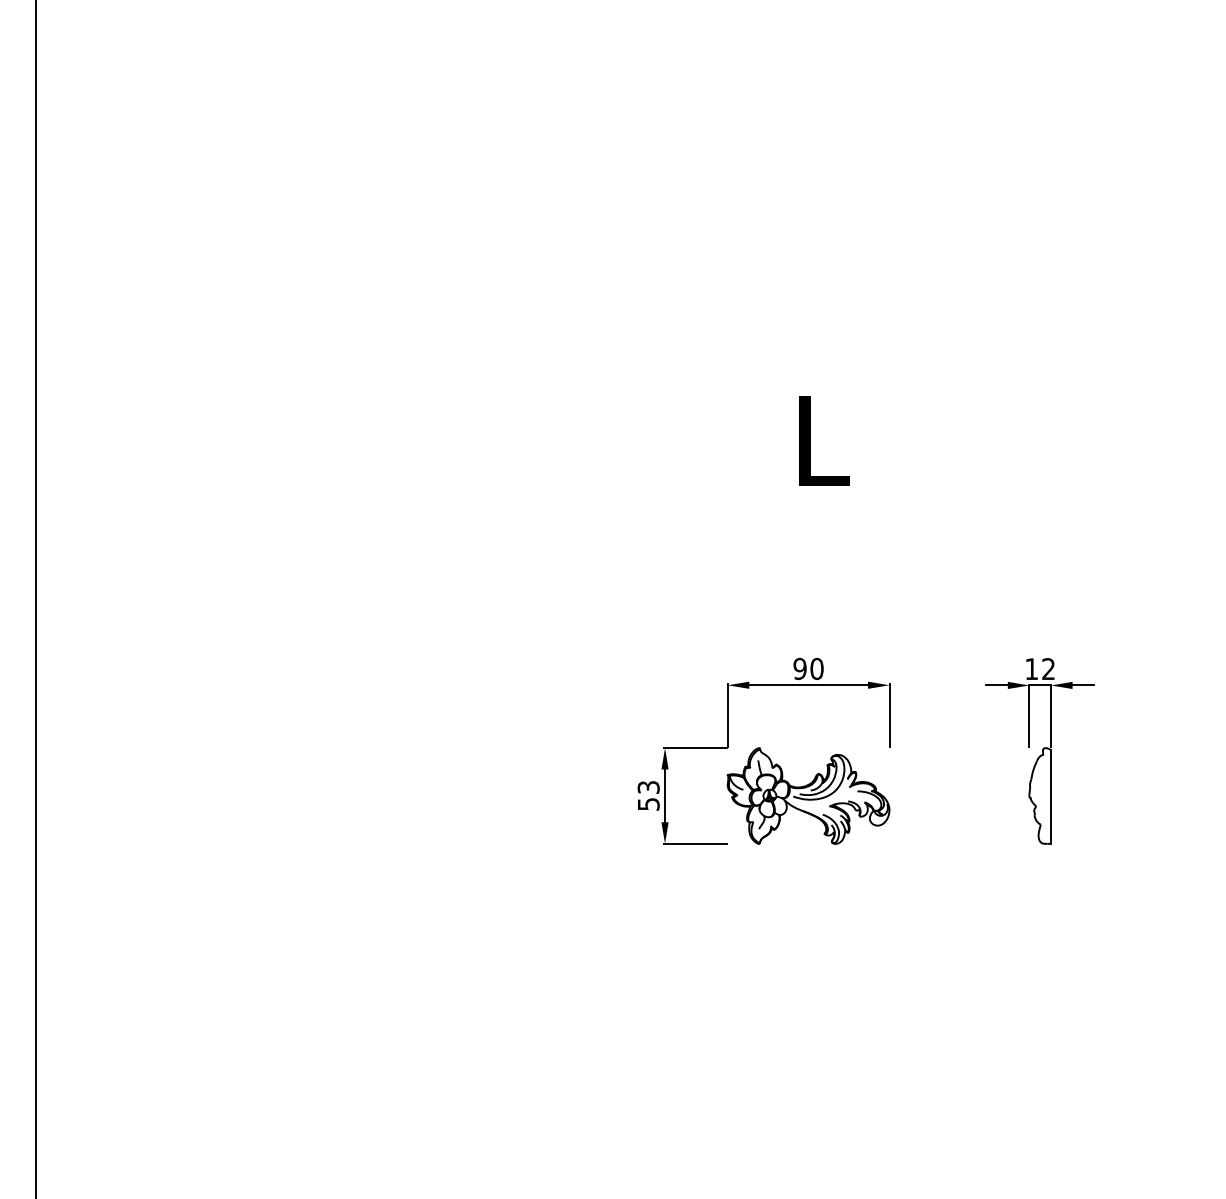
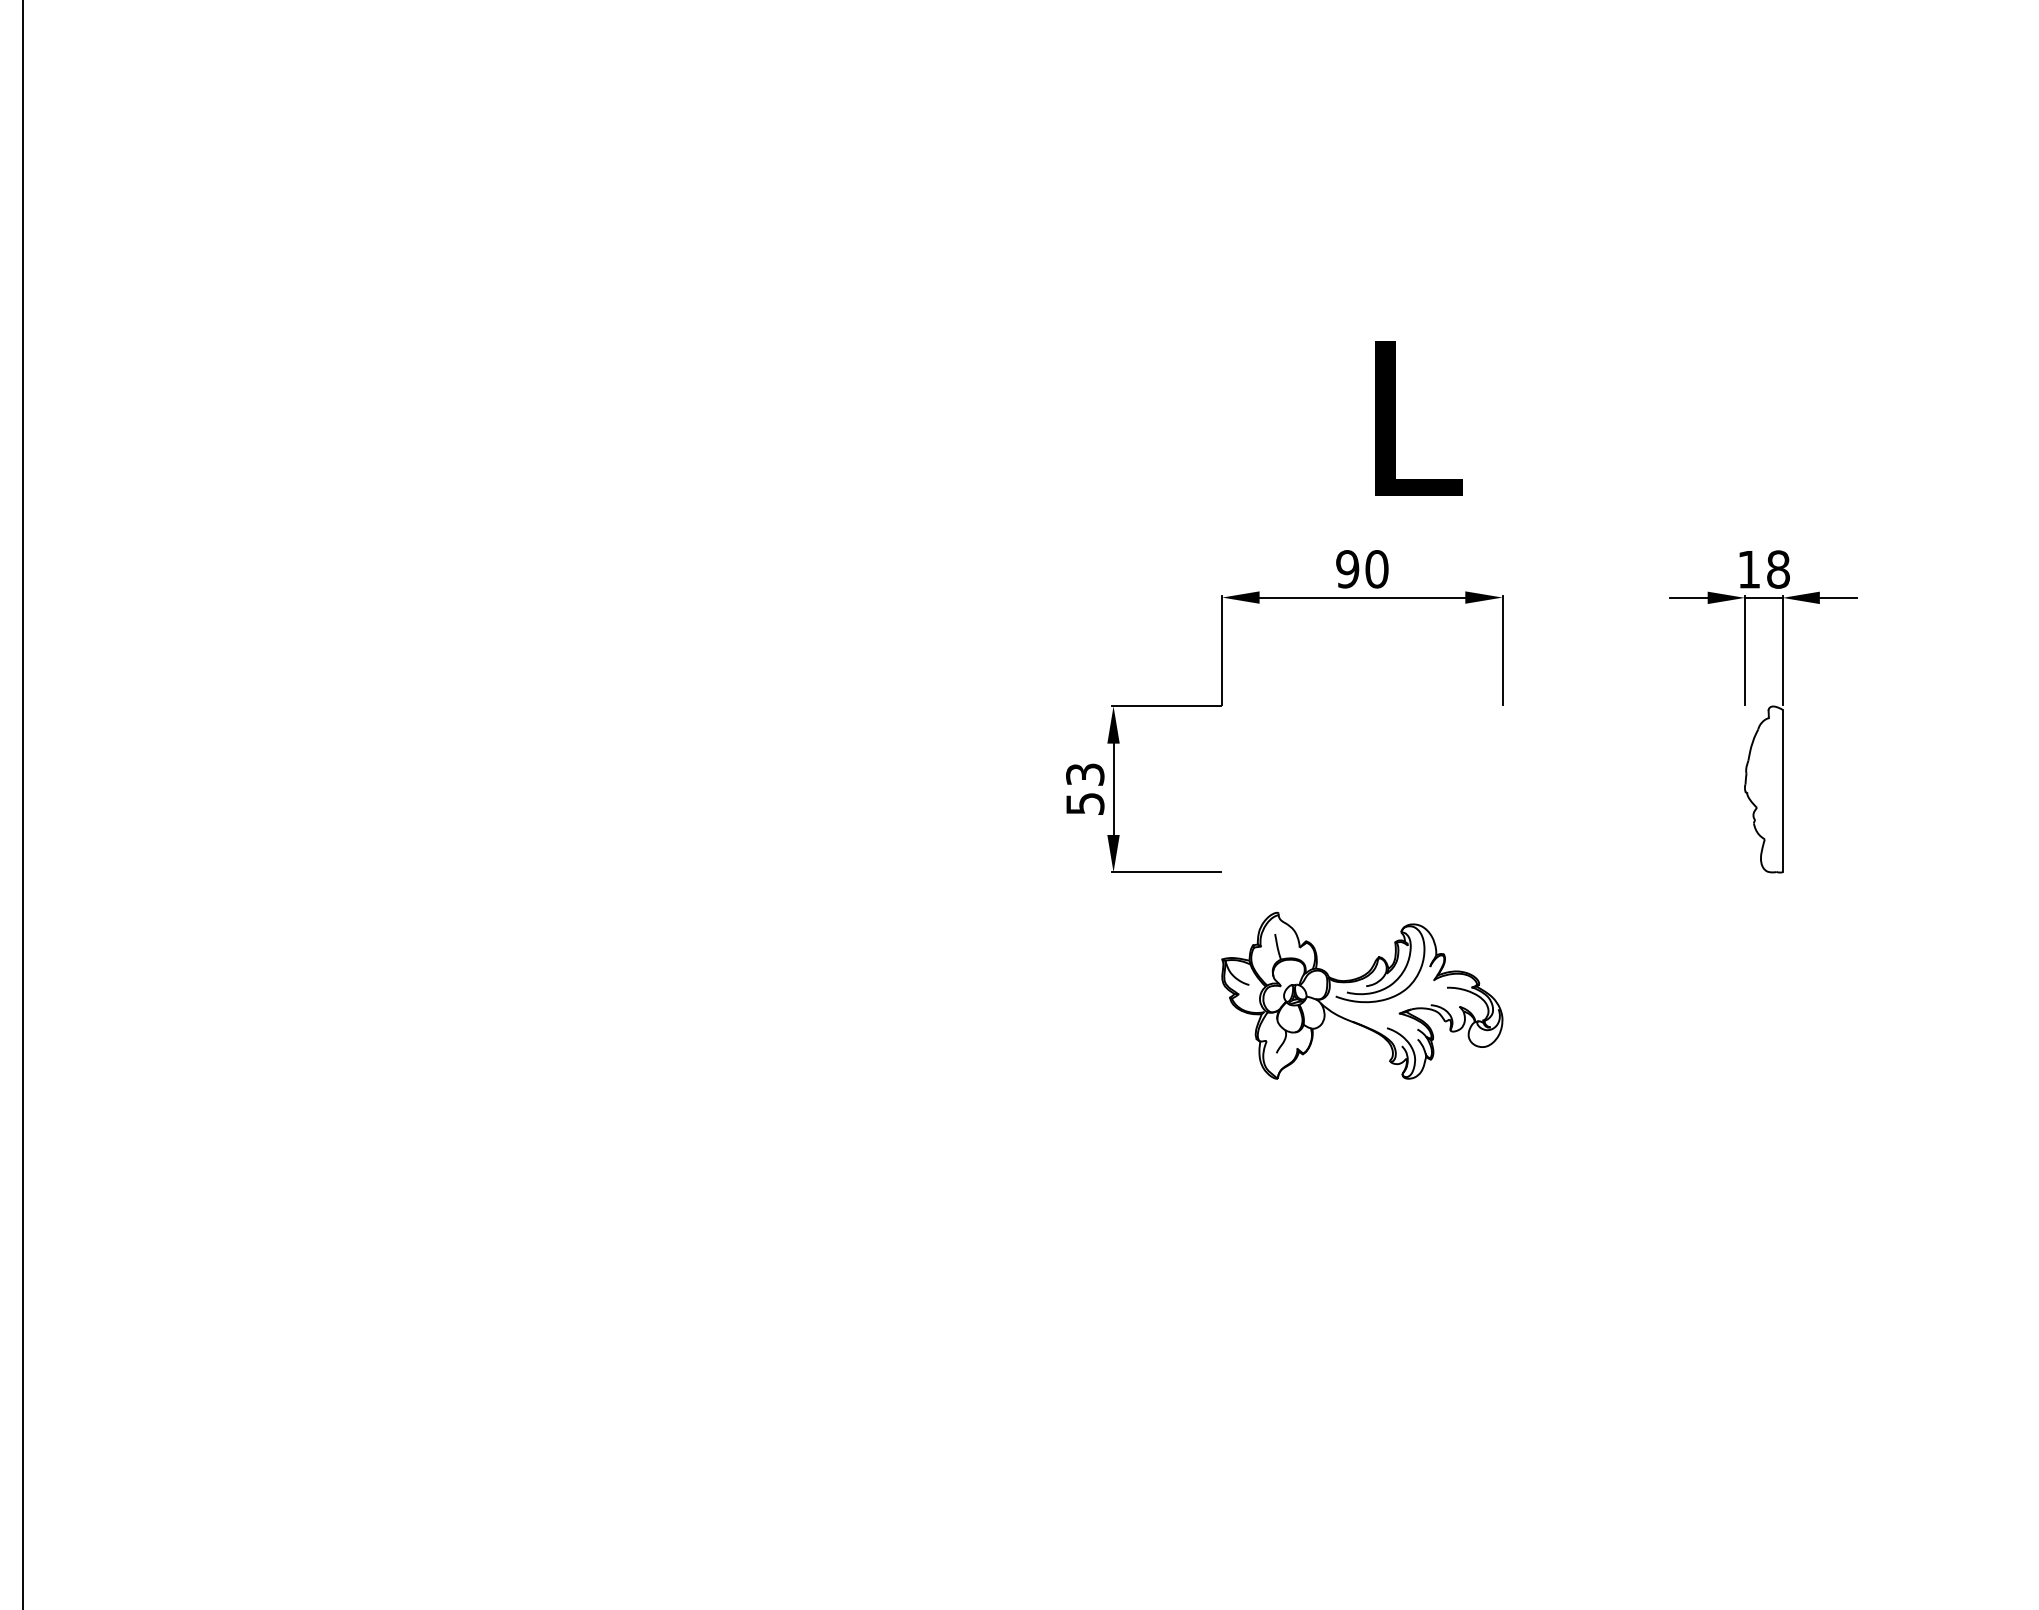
text: (824, 440) -> (1419, 417), moved
text: (1048, 669) -> (1778, 570), 12 -> 18
part: (808, 795) -> (1362, 994), moved

